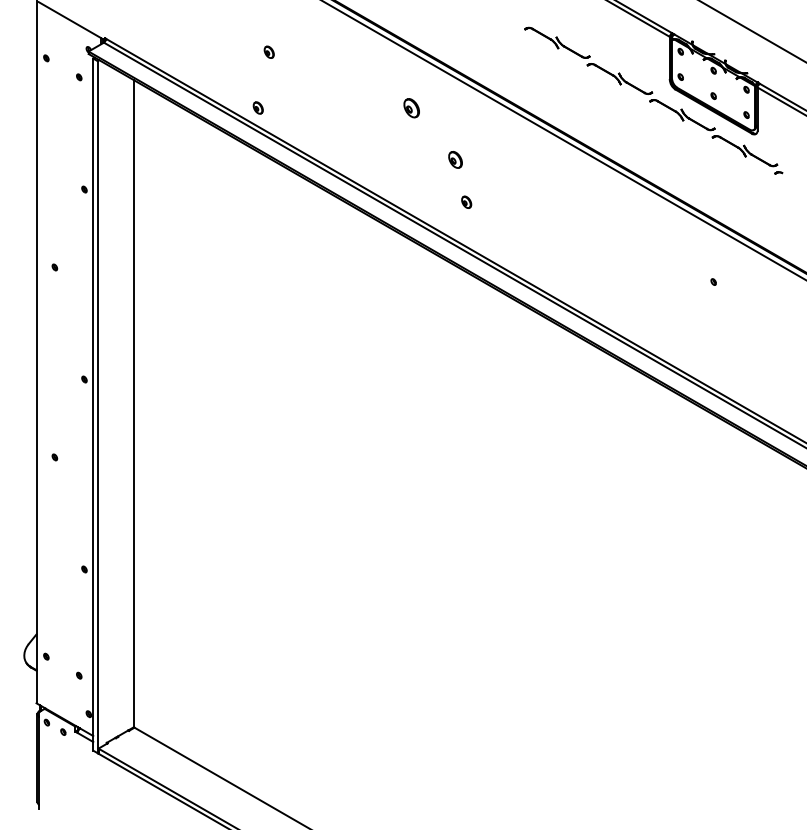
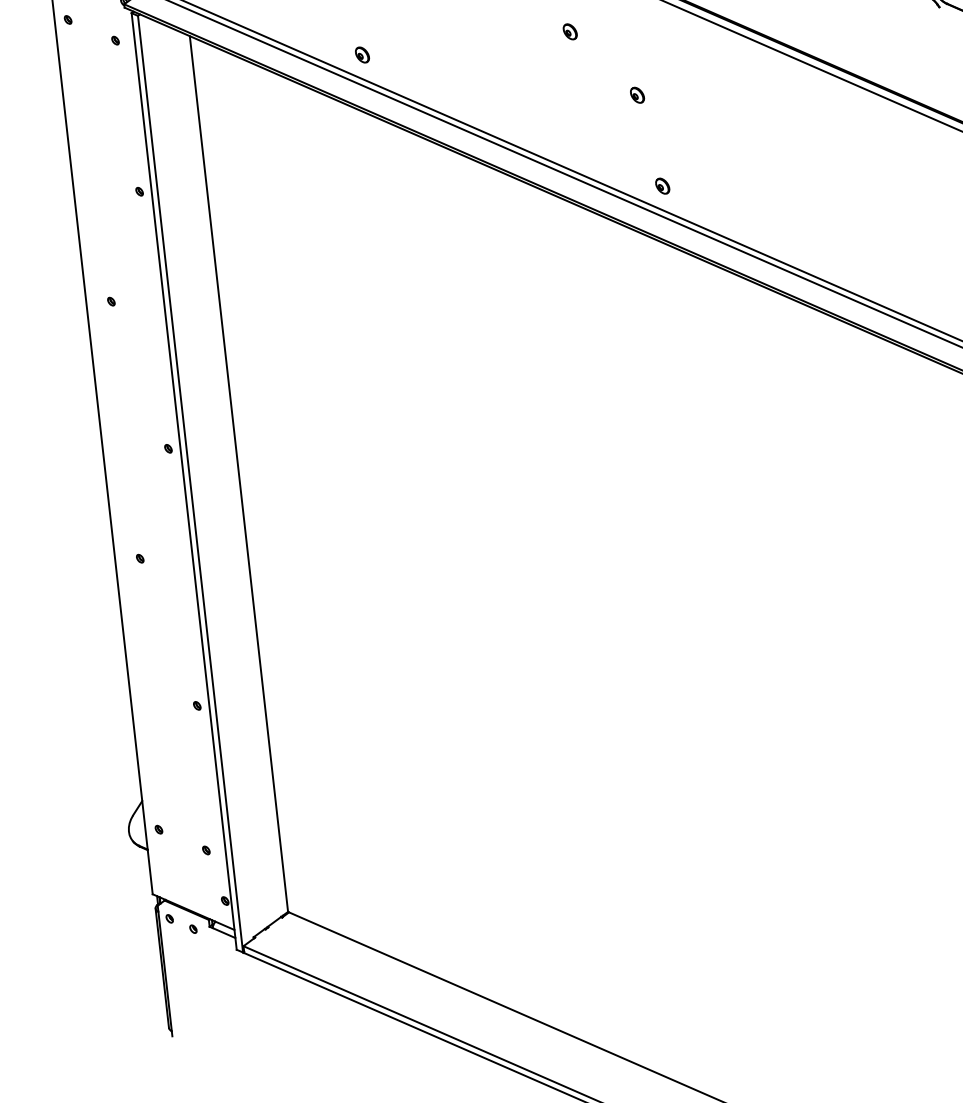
part: (411, 107) -> (569, 31), size x0.62
part: (455, 159) -> (637, 94), size x0.71
part: (466, 201) -> (662, 185), moved

